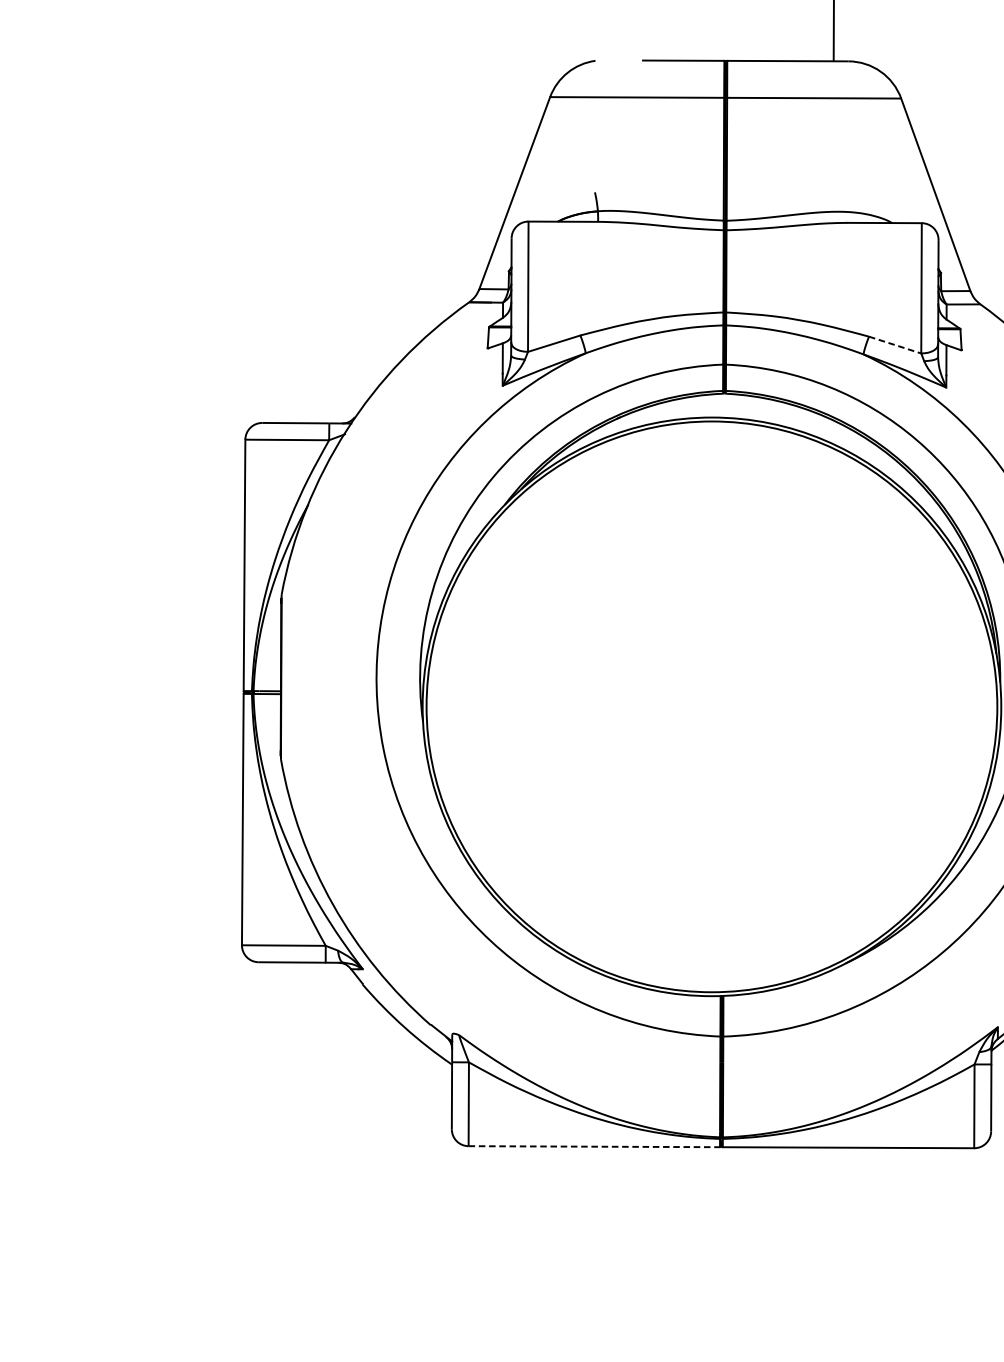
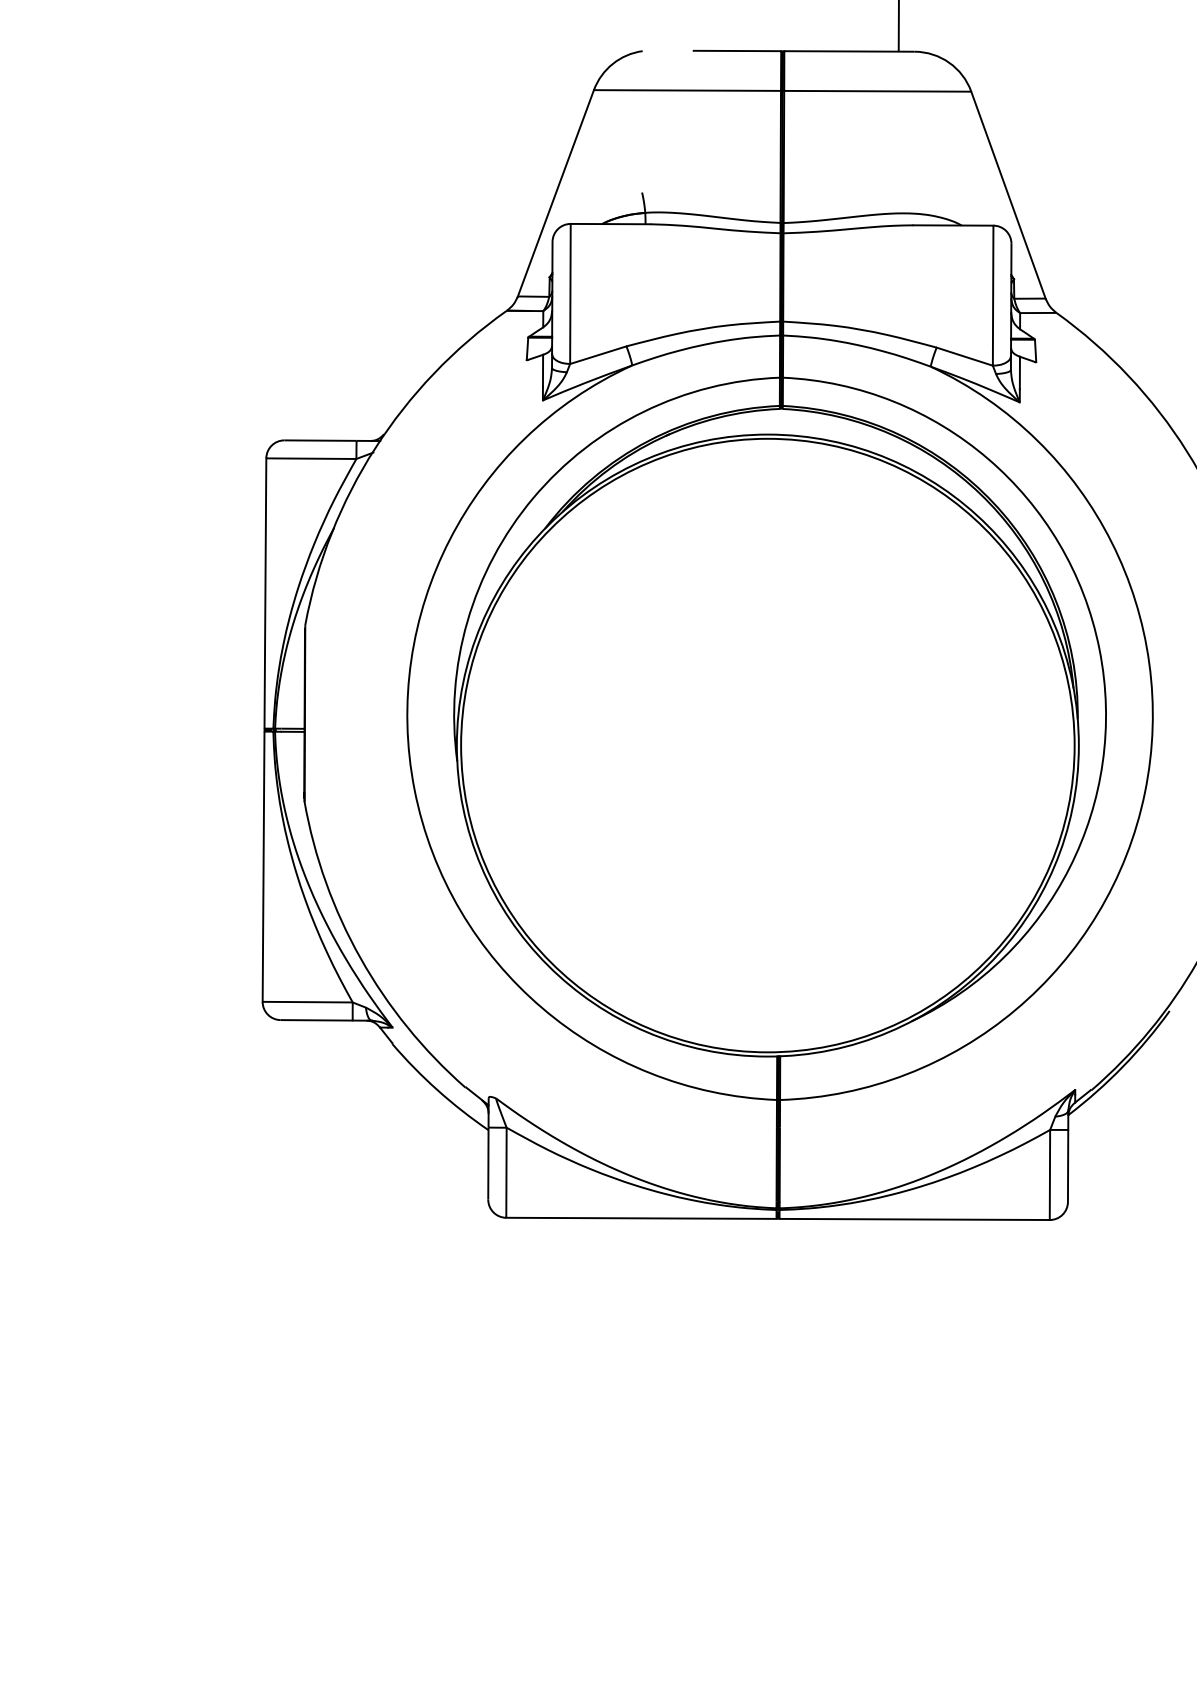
line: (894, 344) -> (964, 356), dashed -> solid
line: (594, 1146) -> (641, 1218), dashed -> solid

